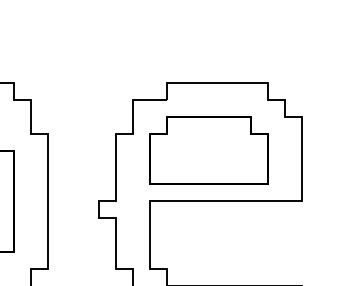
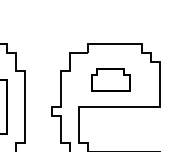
part: (208, 149) -> (110, 79), size x0.6

